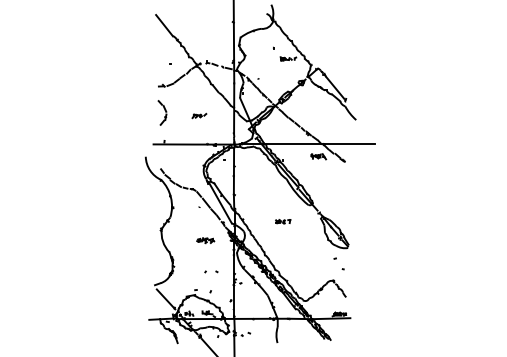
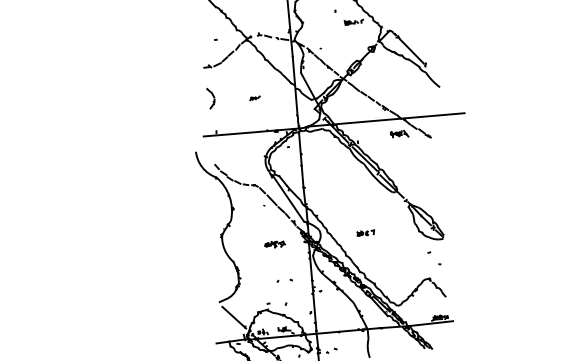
part: (162, 112) -> (211, 97), size x0.7
part: (199, 115) -> (255, 97), size x0.6
part: (283, 221) -> (366, 232), moved

